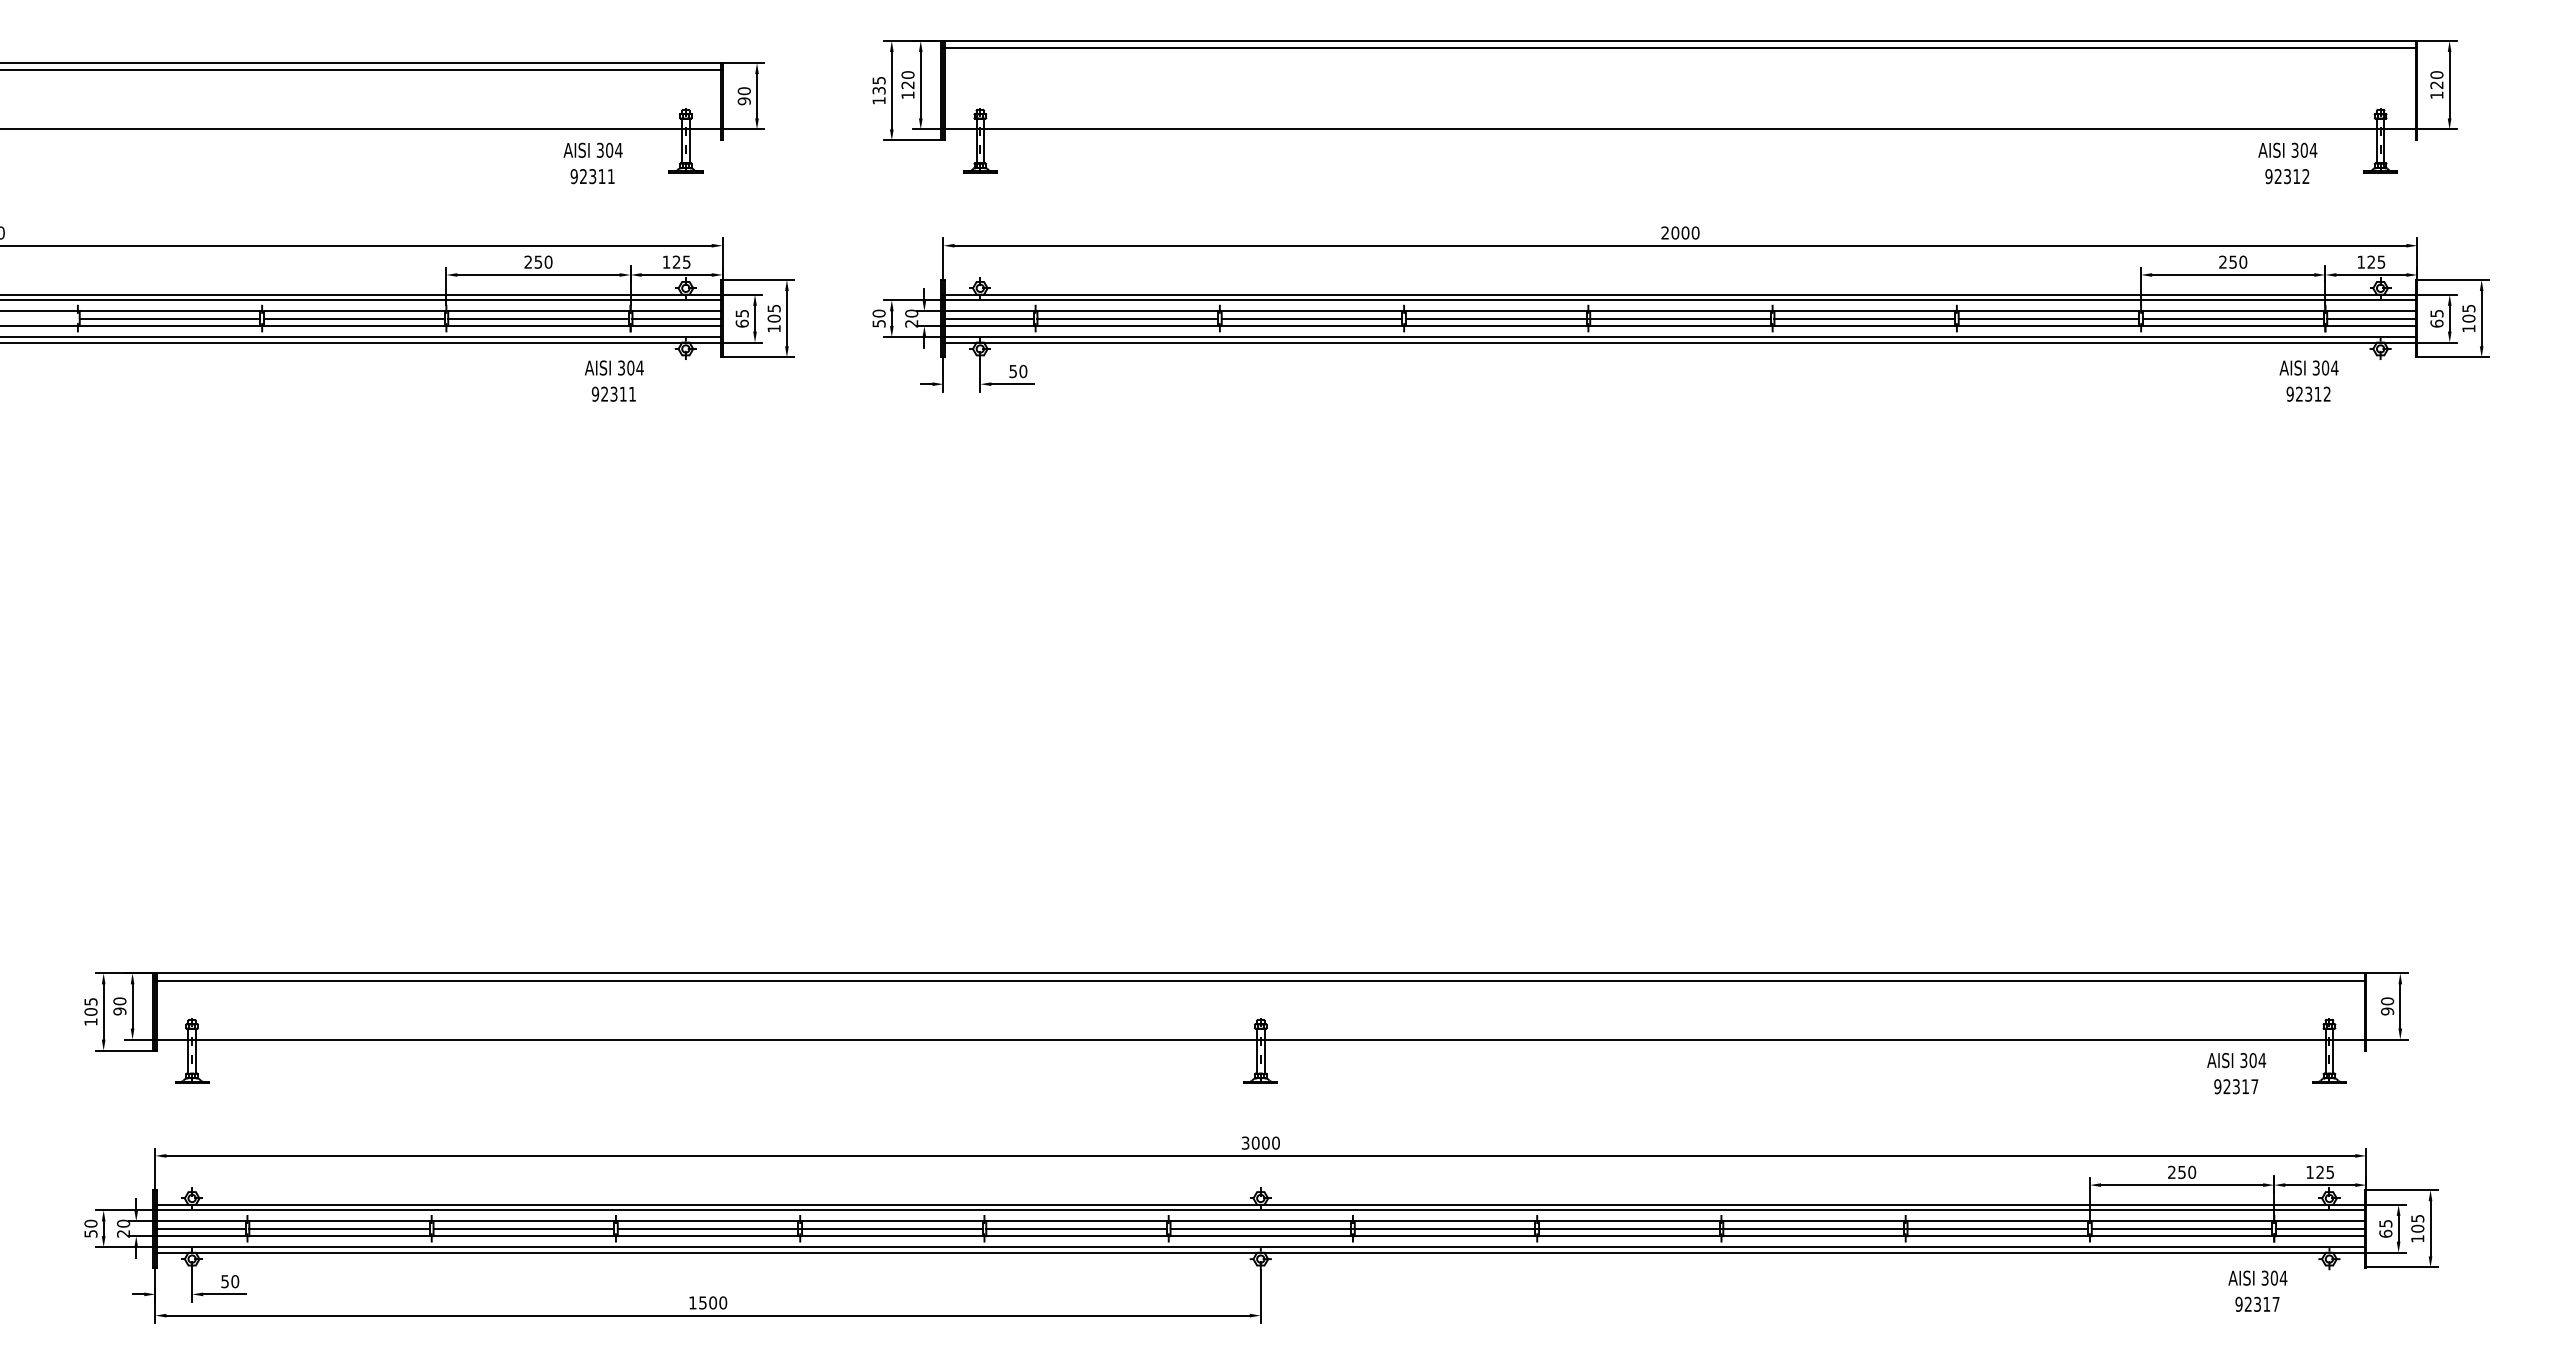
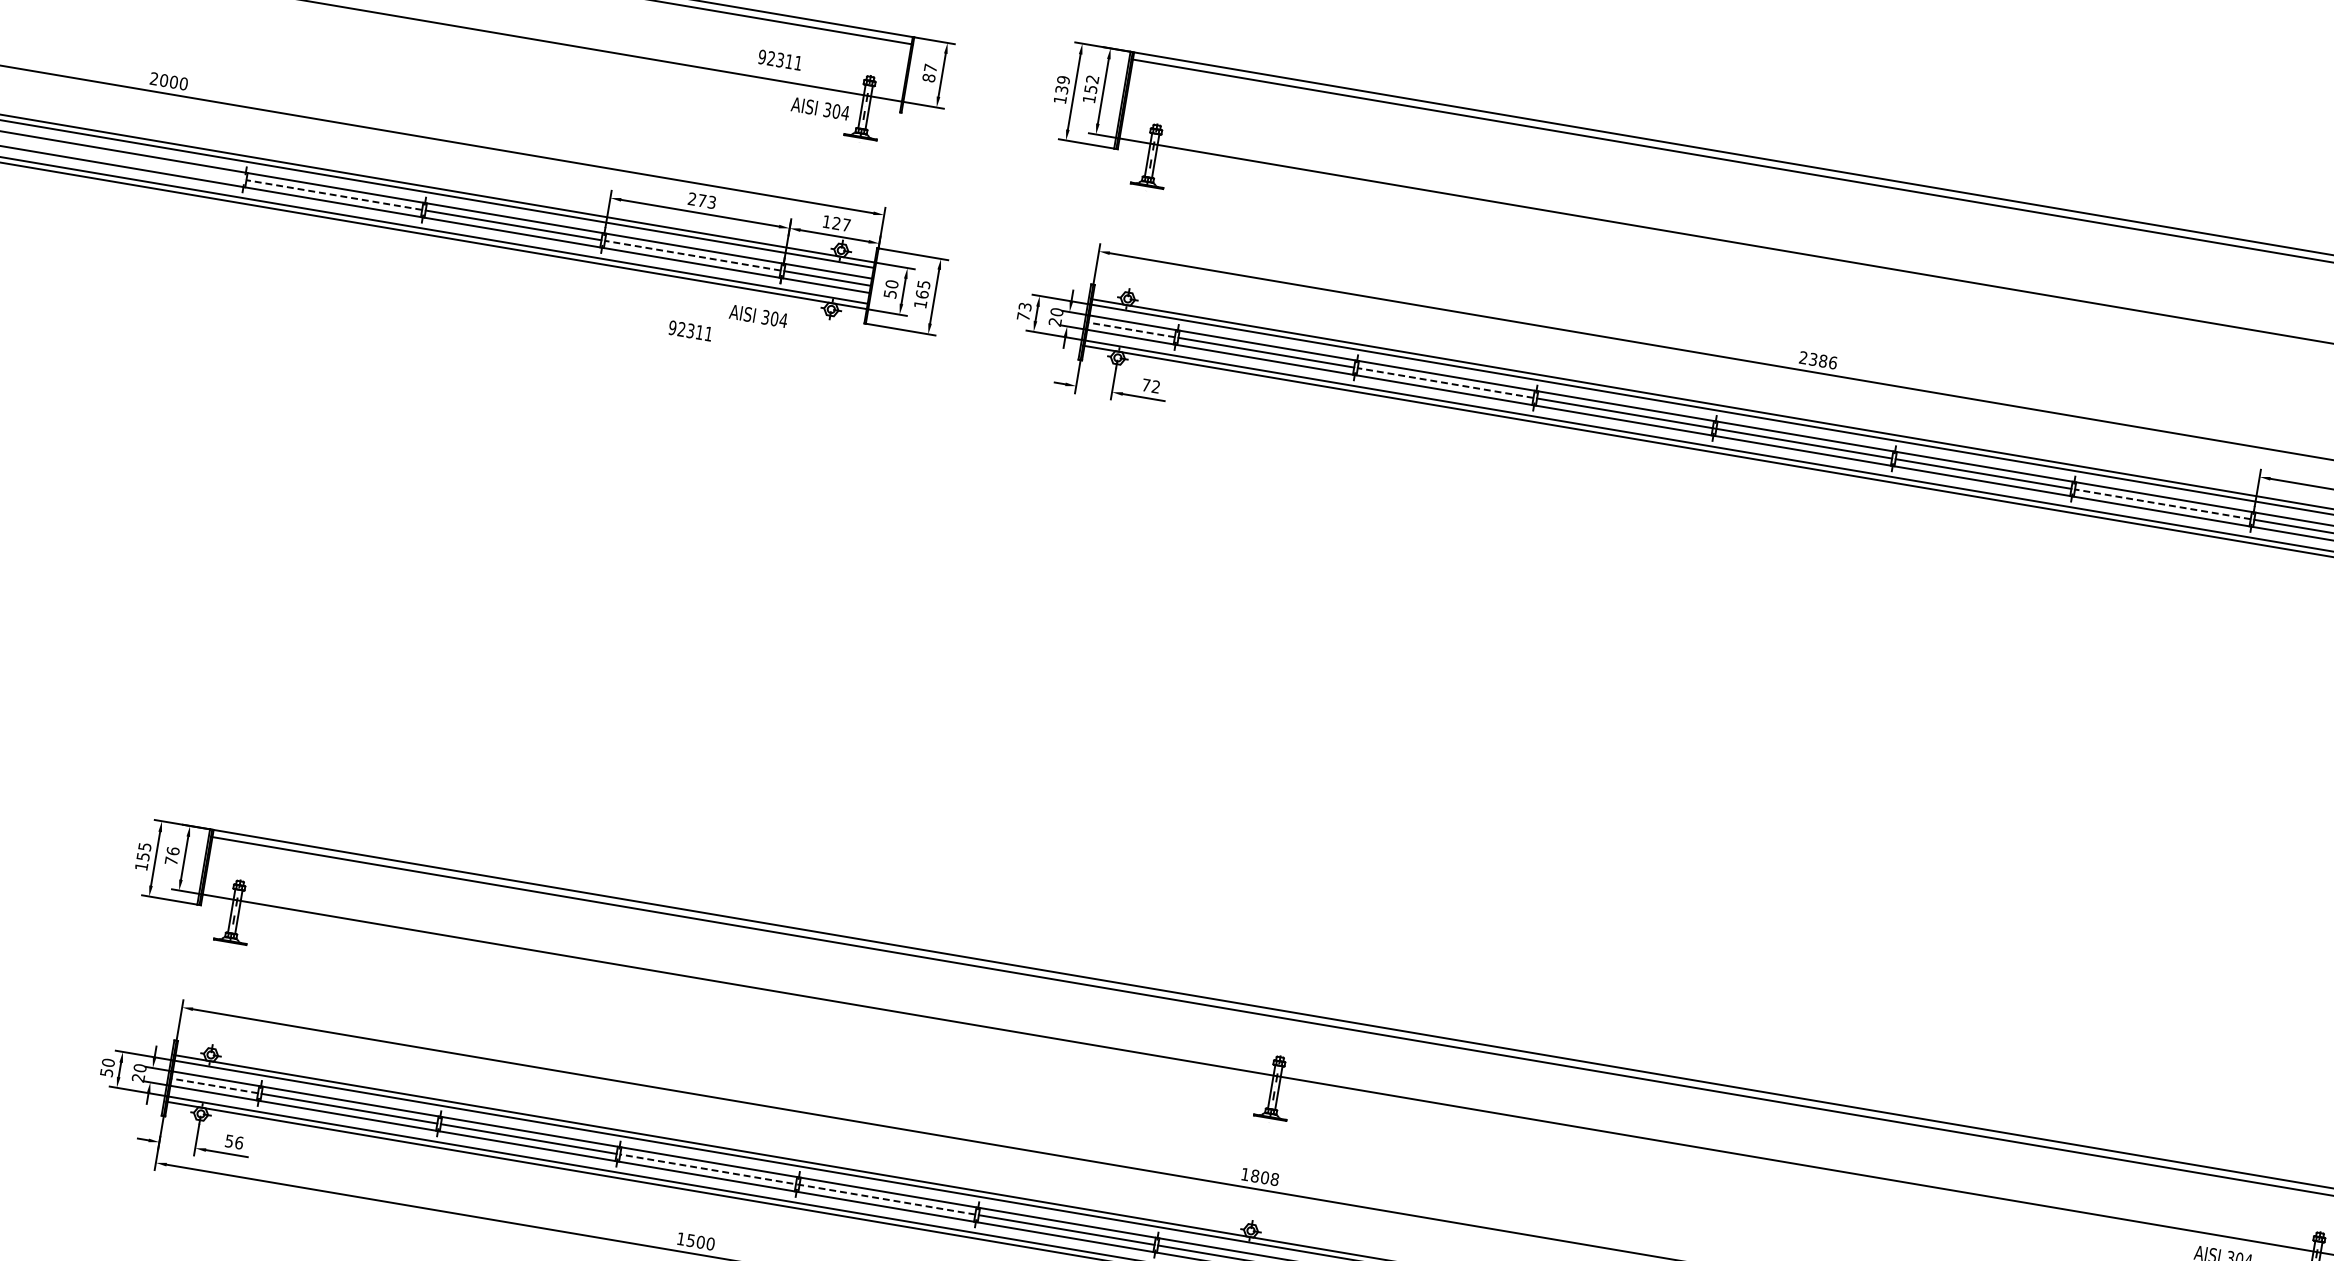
text: (907, 79) -> (1091, 83), 120 -> 152
text: (878, 80) -> (1062, 79), 135 -> 139
text: (743, 96) -> (928, 73), 90 -> 87
text: (592, 149) -> (820, 107), moved
text: (592, 176) -> (780, 60), moved
text: (1685, 232) -> (1823, 360), 2000 -> 2386
text: (543, 261) -> (707, 200), 250 -> 273
text: (686, 261) -> (846, 224), 125 -> 127
line: (169, 318) -> (333, 194), solid -> dashed
line: (538, 318) -> (692, 255), solid -> dashed
text: (741, 318) -> (890, 288), 65 -> 50
text: (773, 318) -> (921, 294), 105 -> 165
text: (878, 318) -> (1023, 311), 50 -> 73
line: (988, 318) -> (1130, 329), solid -> dashed
line: (1311, 318) -> (1445, 382), solid -> dashed
line: (2048, 318) -> (2162, 504), solid -> dashed
text: (1018, 371) -> (1151, 386), 50 -> 72
text: (613, 393) -> (690, 330), moved
text: (119, 1006) -> (171, 856), 90 -> 76
text: (90, 1011) -> (142, 856), 105 -> 155
text: (1260, 1142) -> (1259, 1176), 3000 -> 1808
line: (200, 1228) -> (214, 1085), solid -> dashed
line: (799, 1228) -> (797, 1184), solid -> dashed
text: (235, 1281) -> (239, 1142), 50 -> 56

